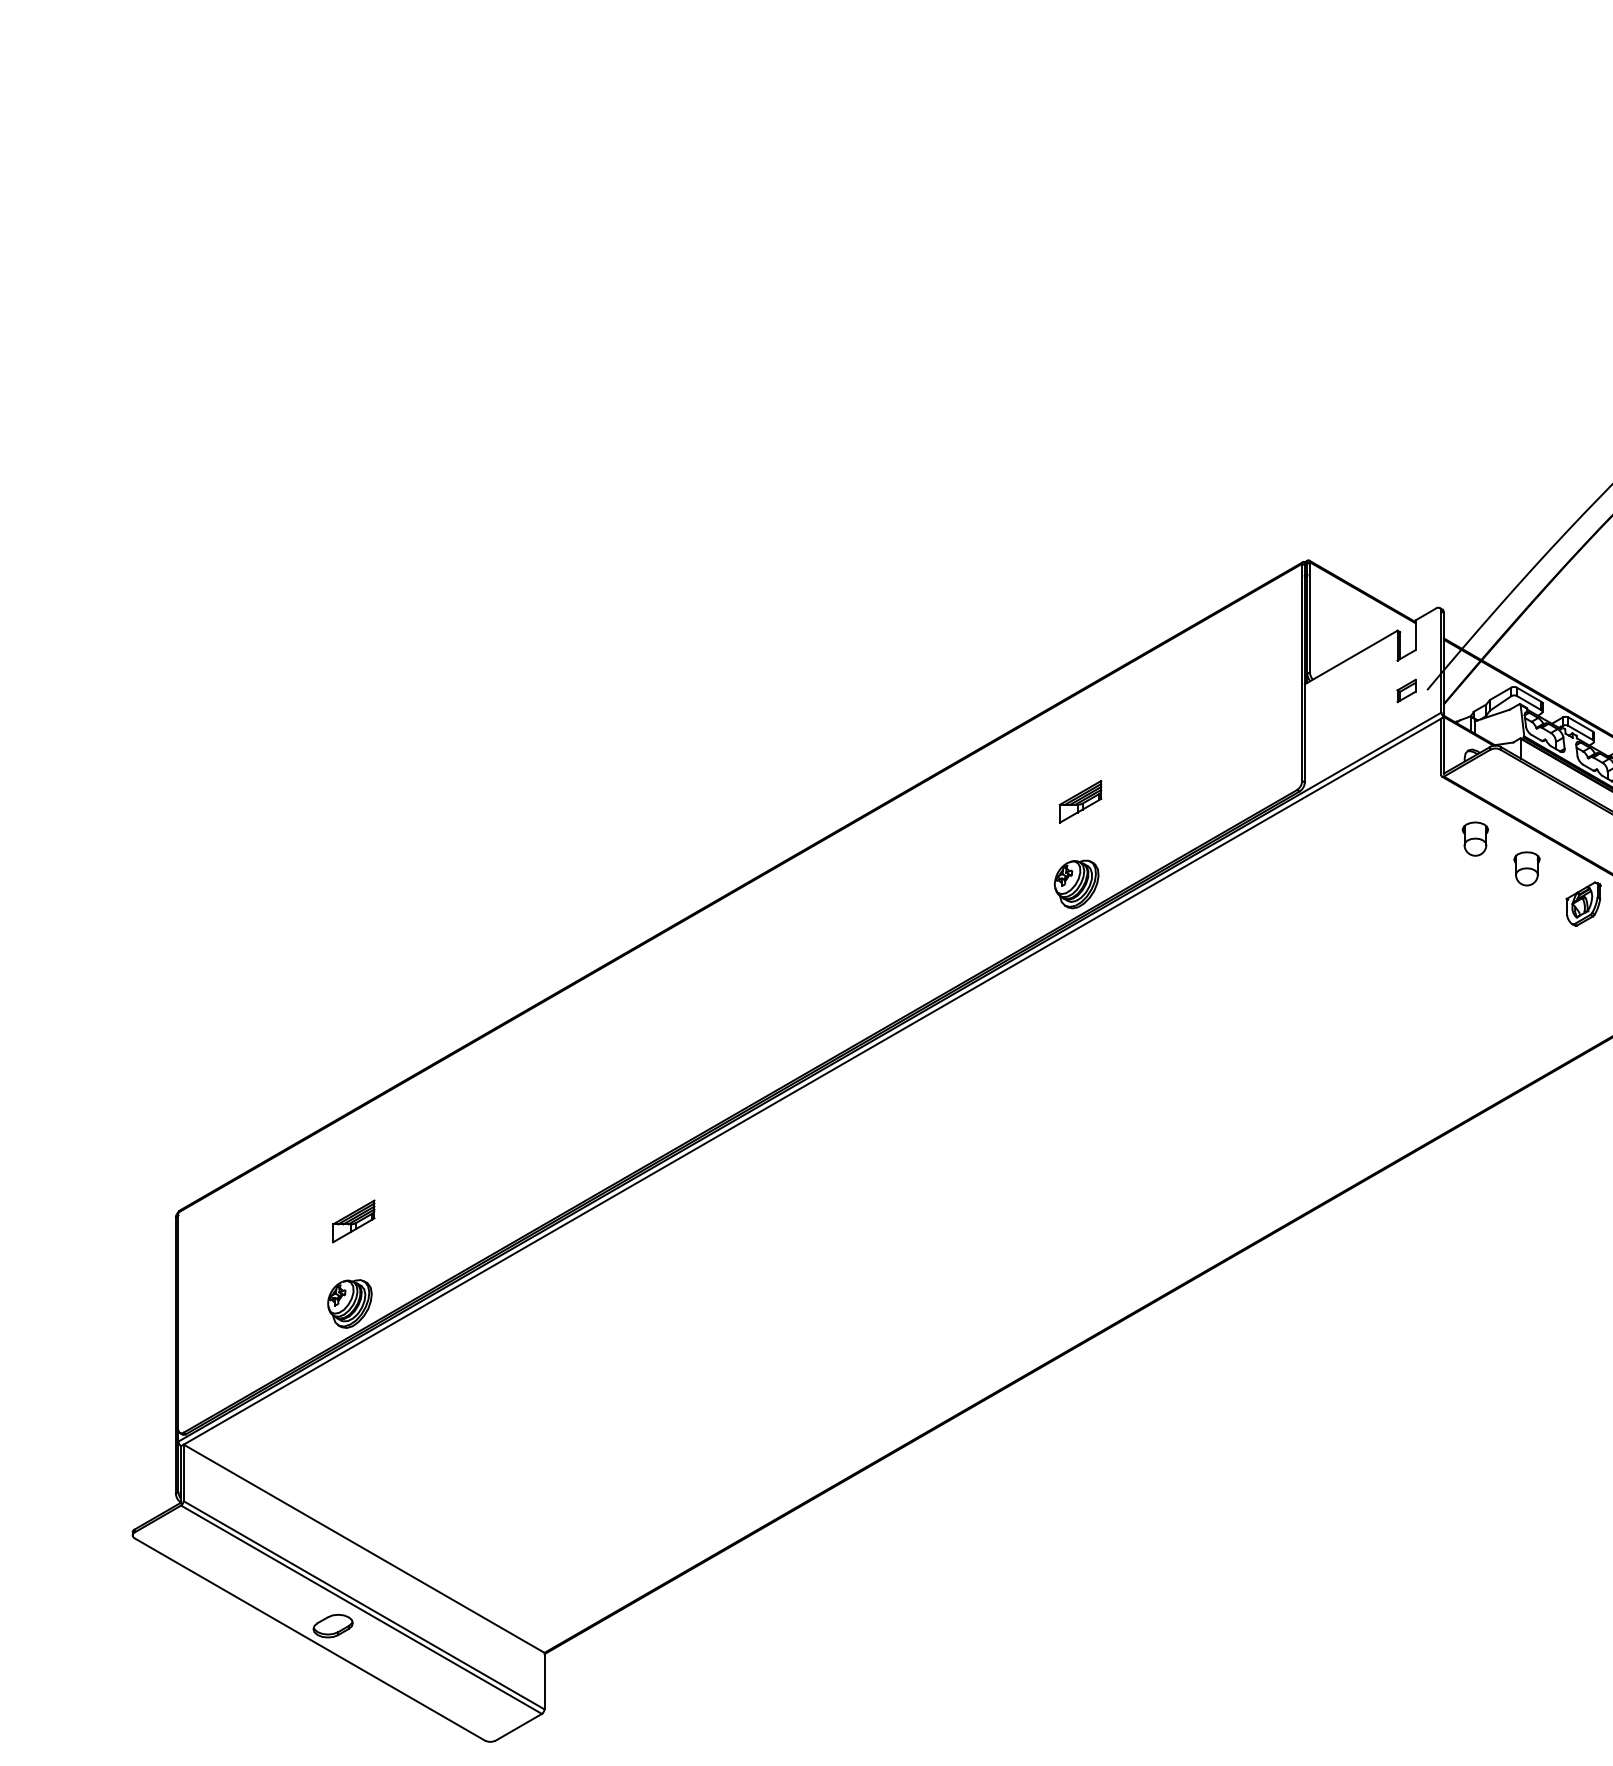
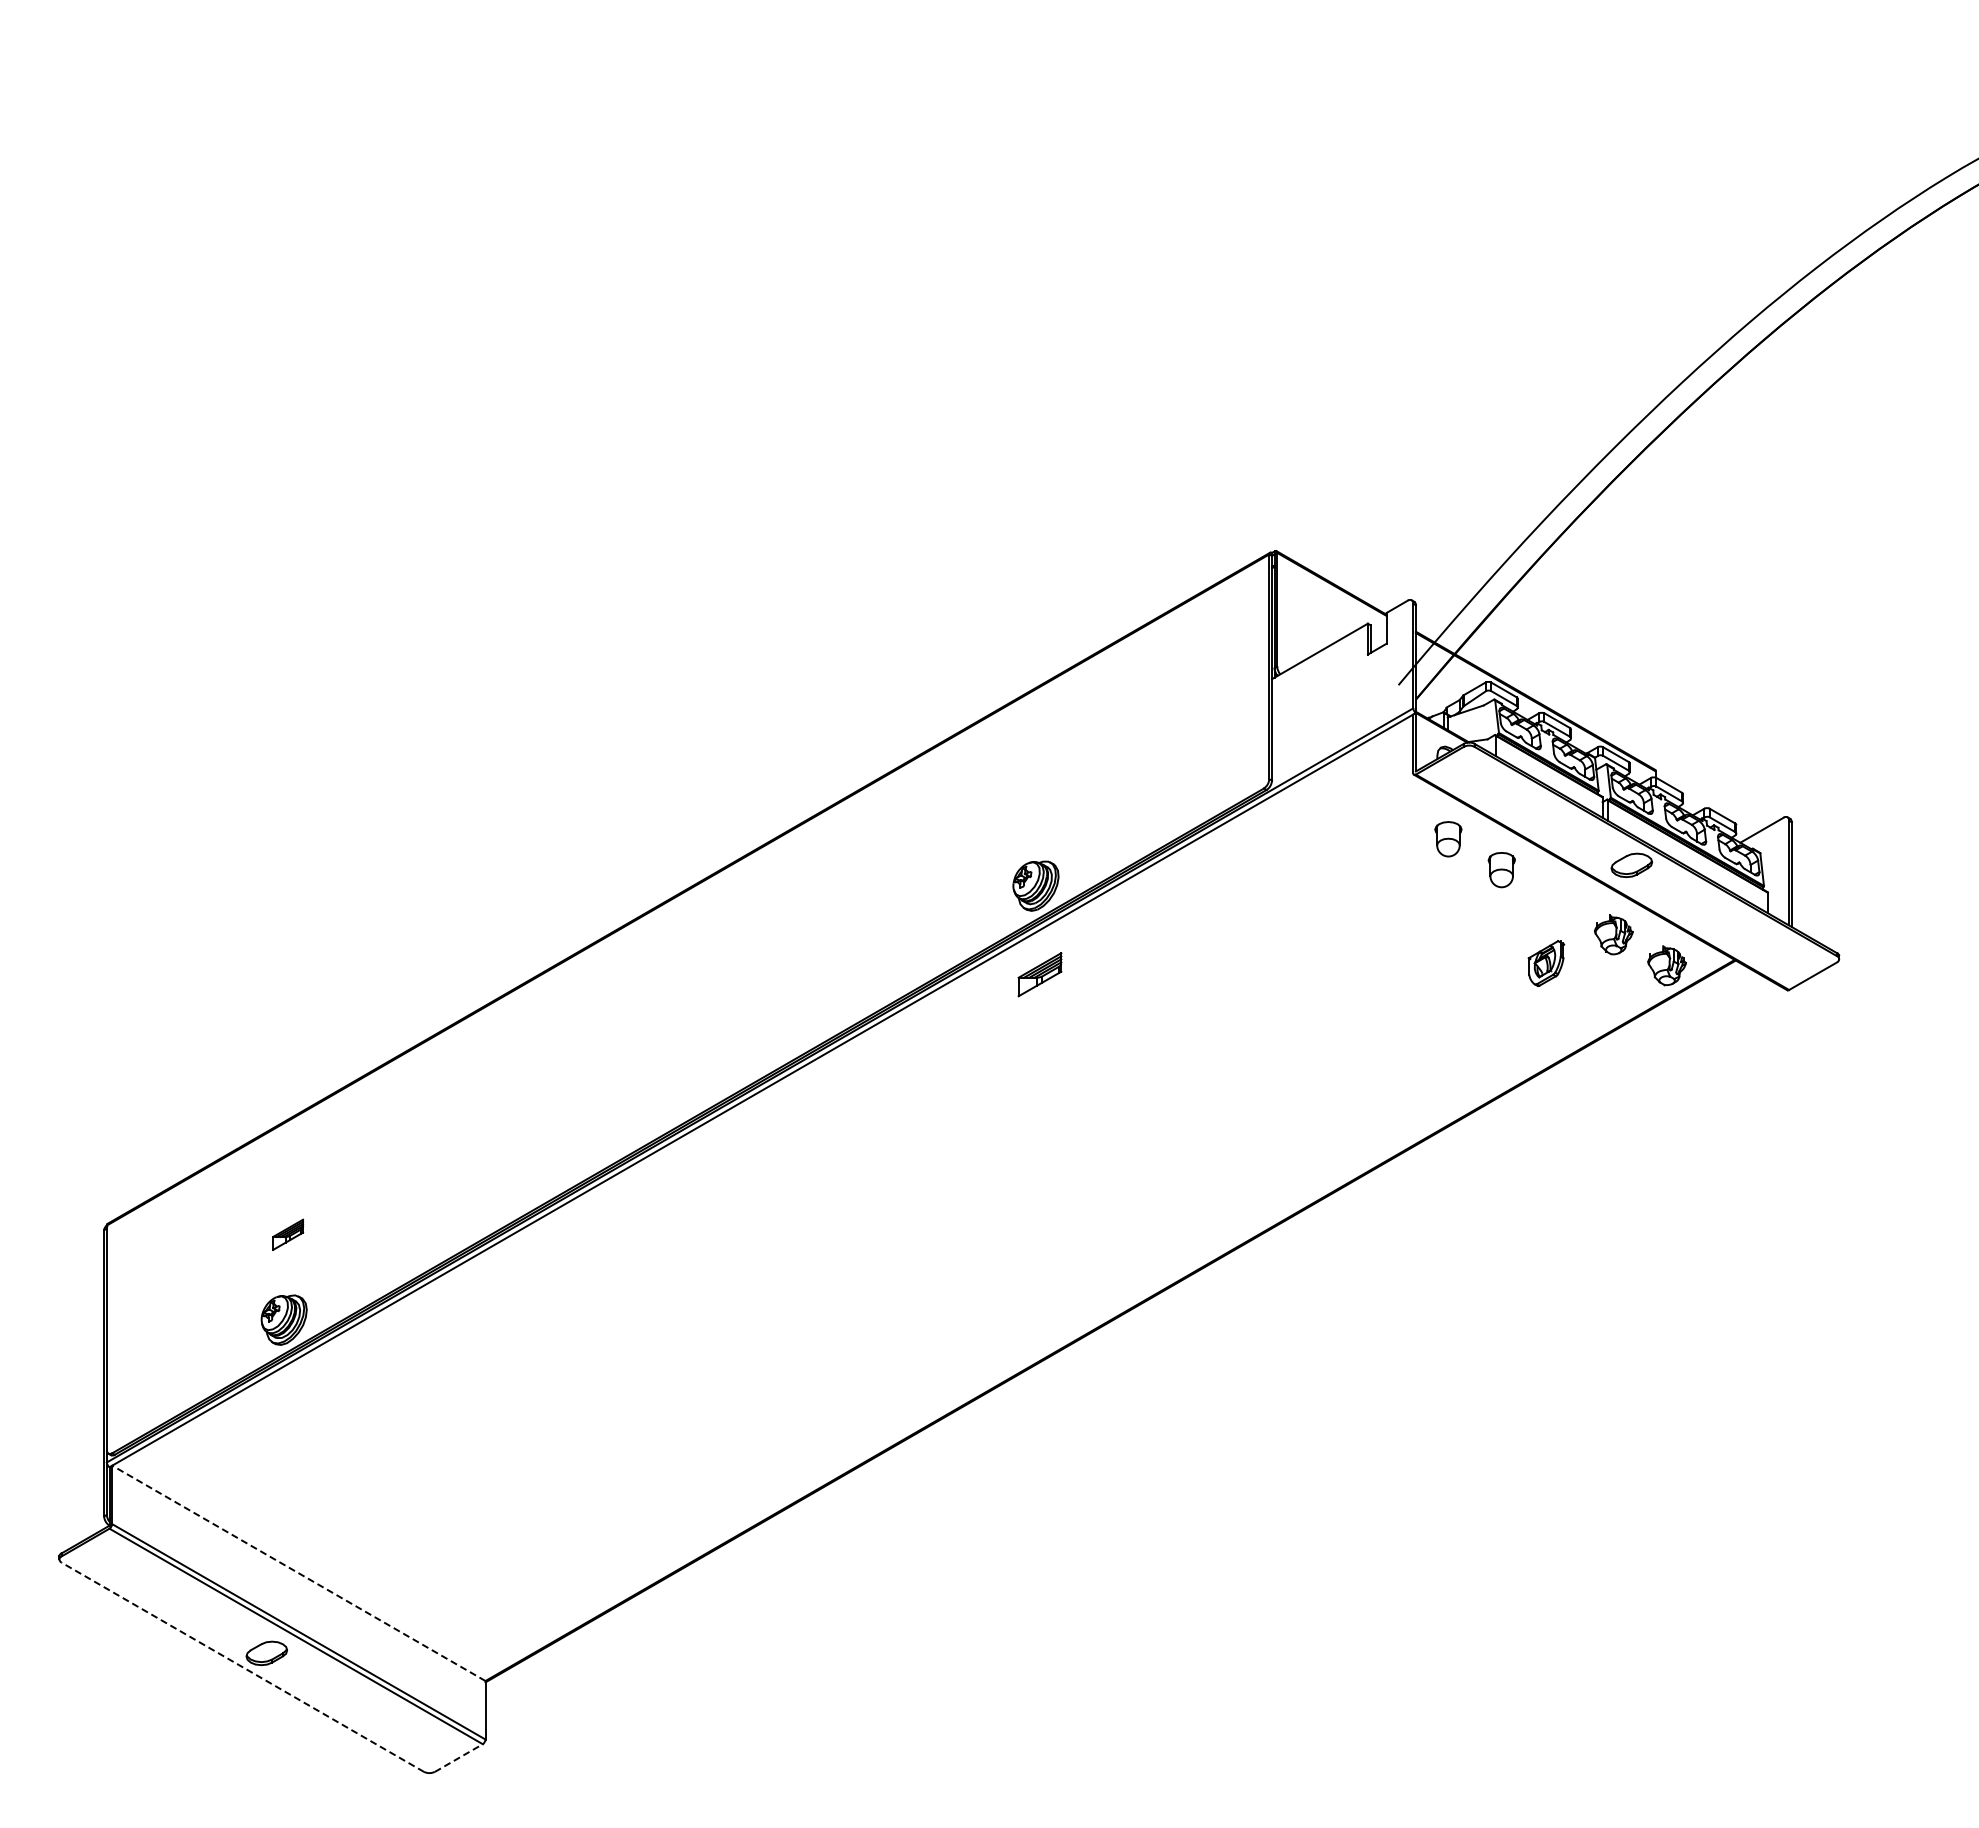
part: (1405, 690) -> (1376, 685), removed
part: (1080, 801) -> (1039, 974), moved
part: (1583, 904) -> (1546, 963), moved
part: (353, 1221) -> (287, 1234), size x0.7
line: (363, 1548) -> (298, 1573), solid -> dashed
line: (309, 1639) -> (242, 1667), solid -> dashed
line: (518, 1727) -> (458, 1758), solid -> dashed

